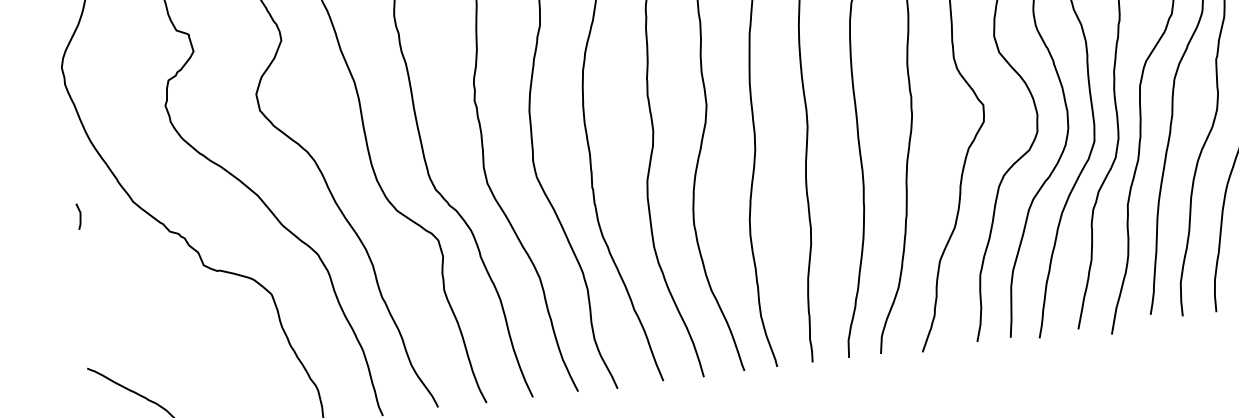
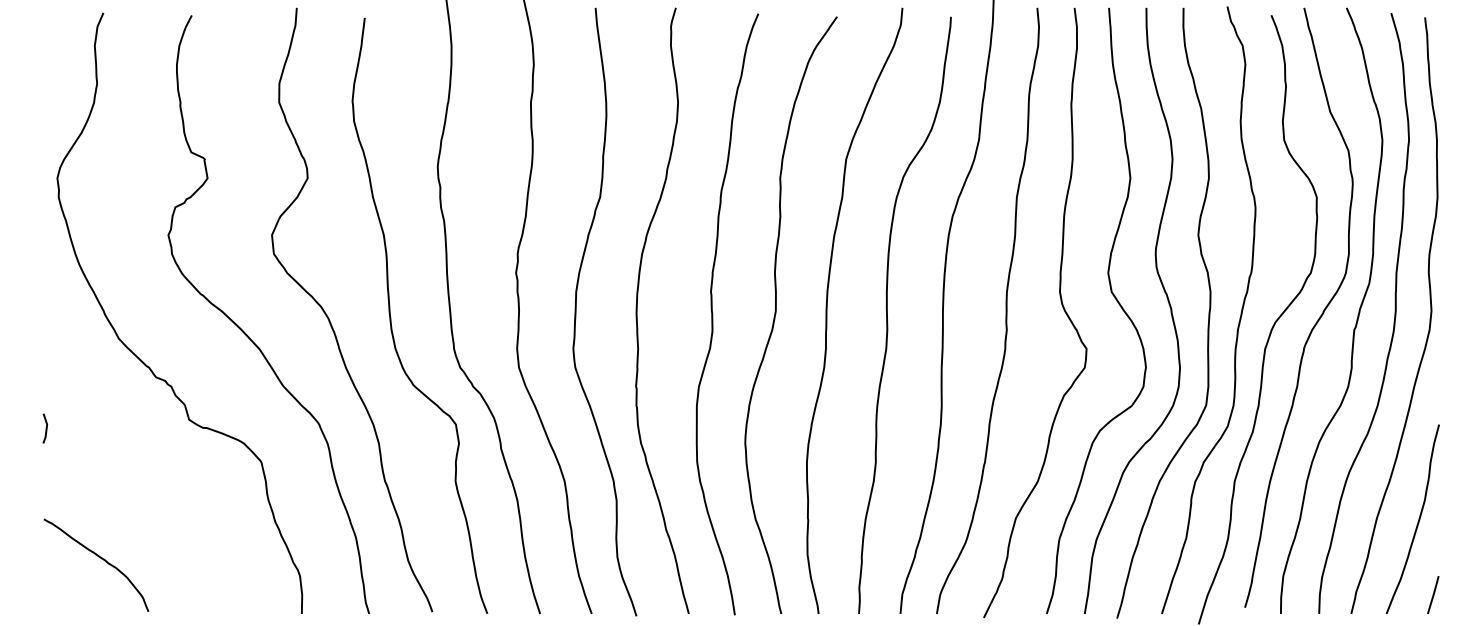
line: (79, 216) -> (45, 428), moved

